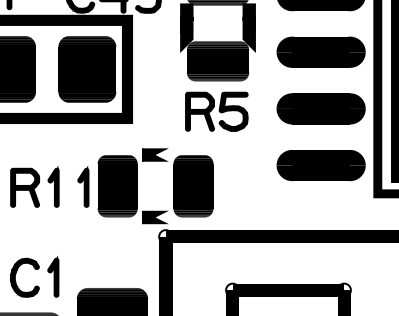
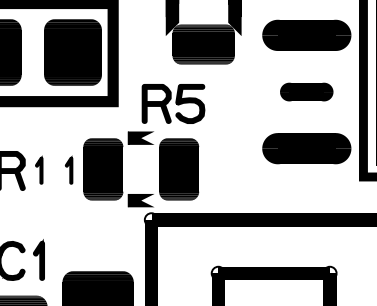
part: (320, 108) -> (306, 91), size x0.6
part: (216, 111) -> (173, 103), moved
part: (53, 186) -> (39, 169), size x0.7
part: (83, 186) -> (69, 169), size x0.7

